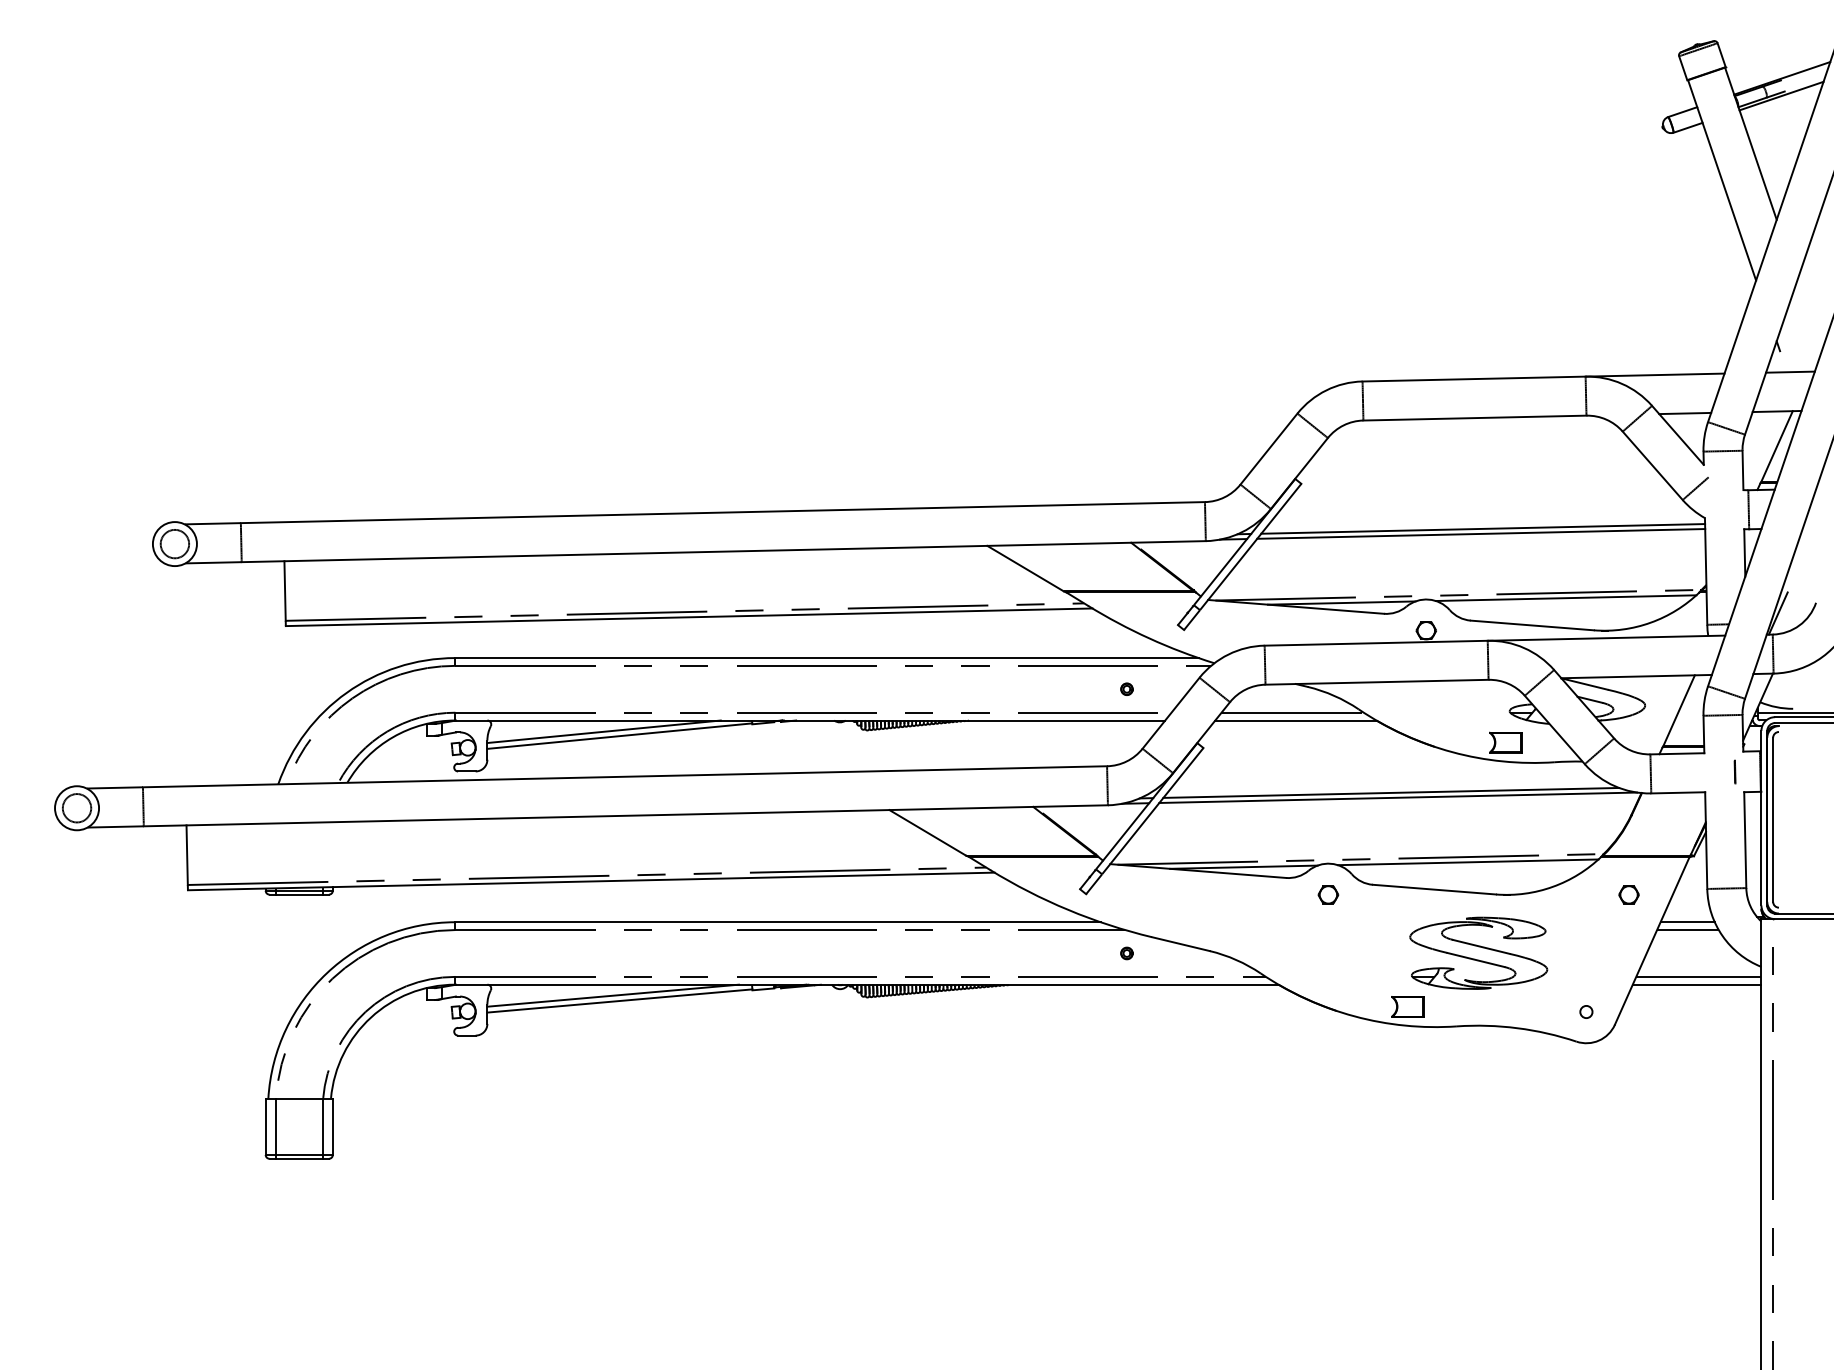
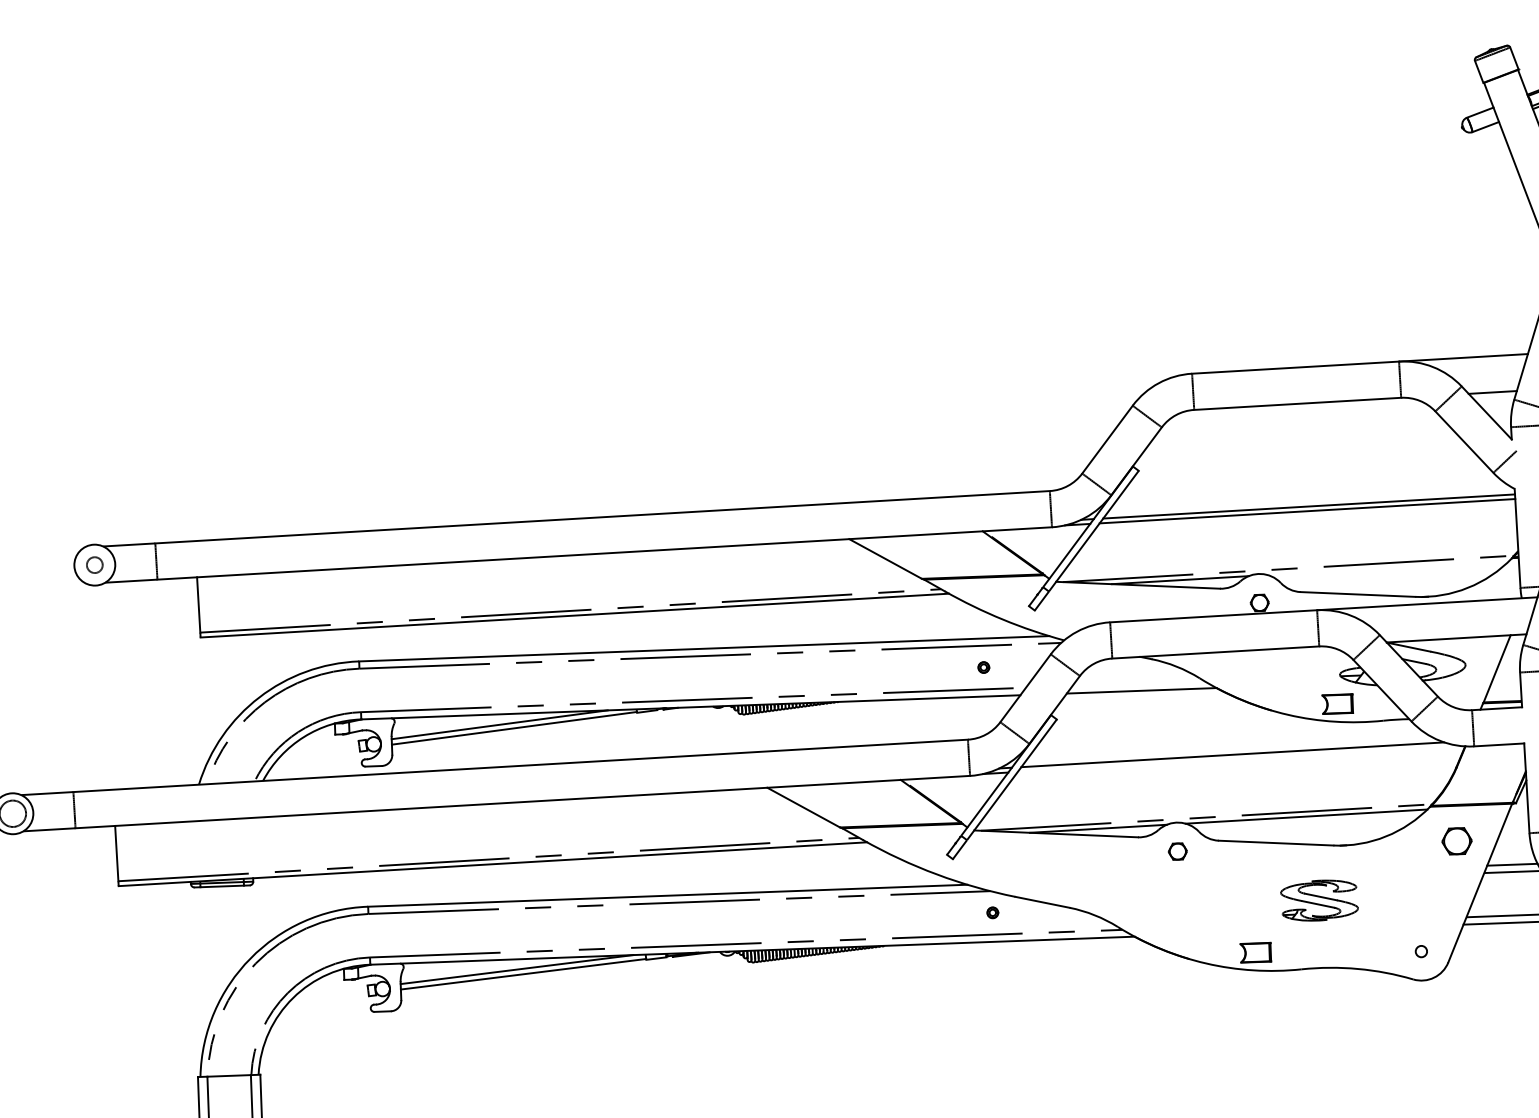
circle: (174, 543) -> (94, 564), size x0.6
line: (1565, 598) -> (1387, 568), removed
line: (1292, 712) -> (1138, 683), removed
line: (1398, 797) -> (1239, 758), removed
part: (1628, 894) -> (1456, 841), size x1.6
part: (1478, 952) -> (1319, 899), size x0.6

